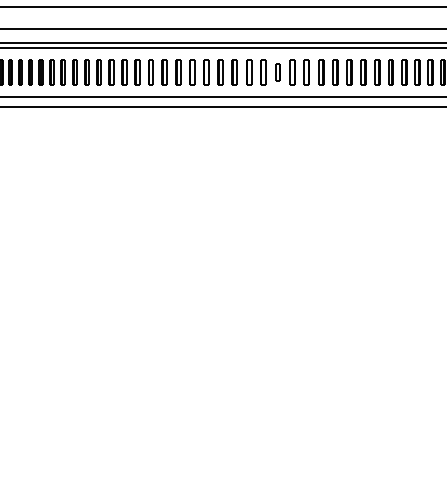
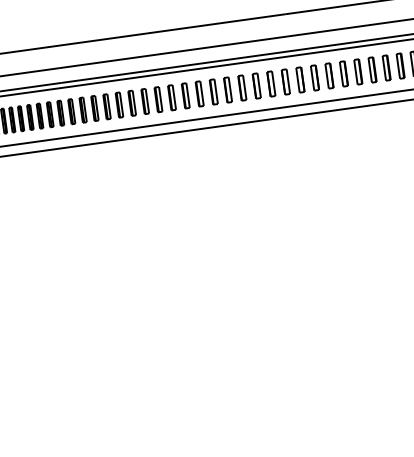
part: (277, 72) -> (299, 79), size x1.43

